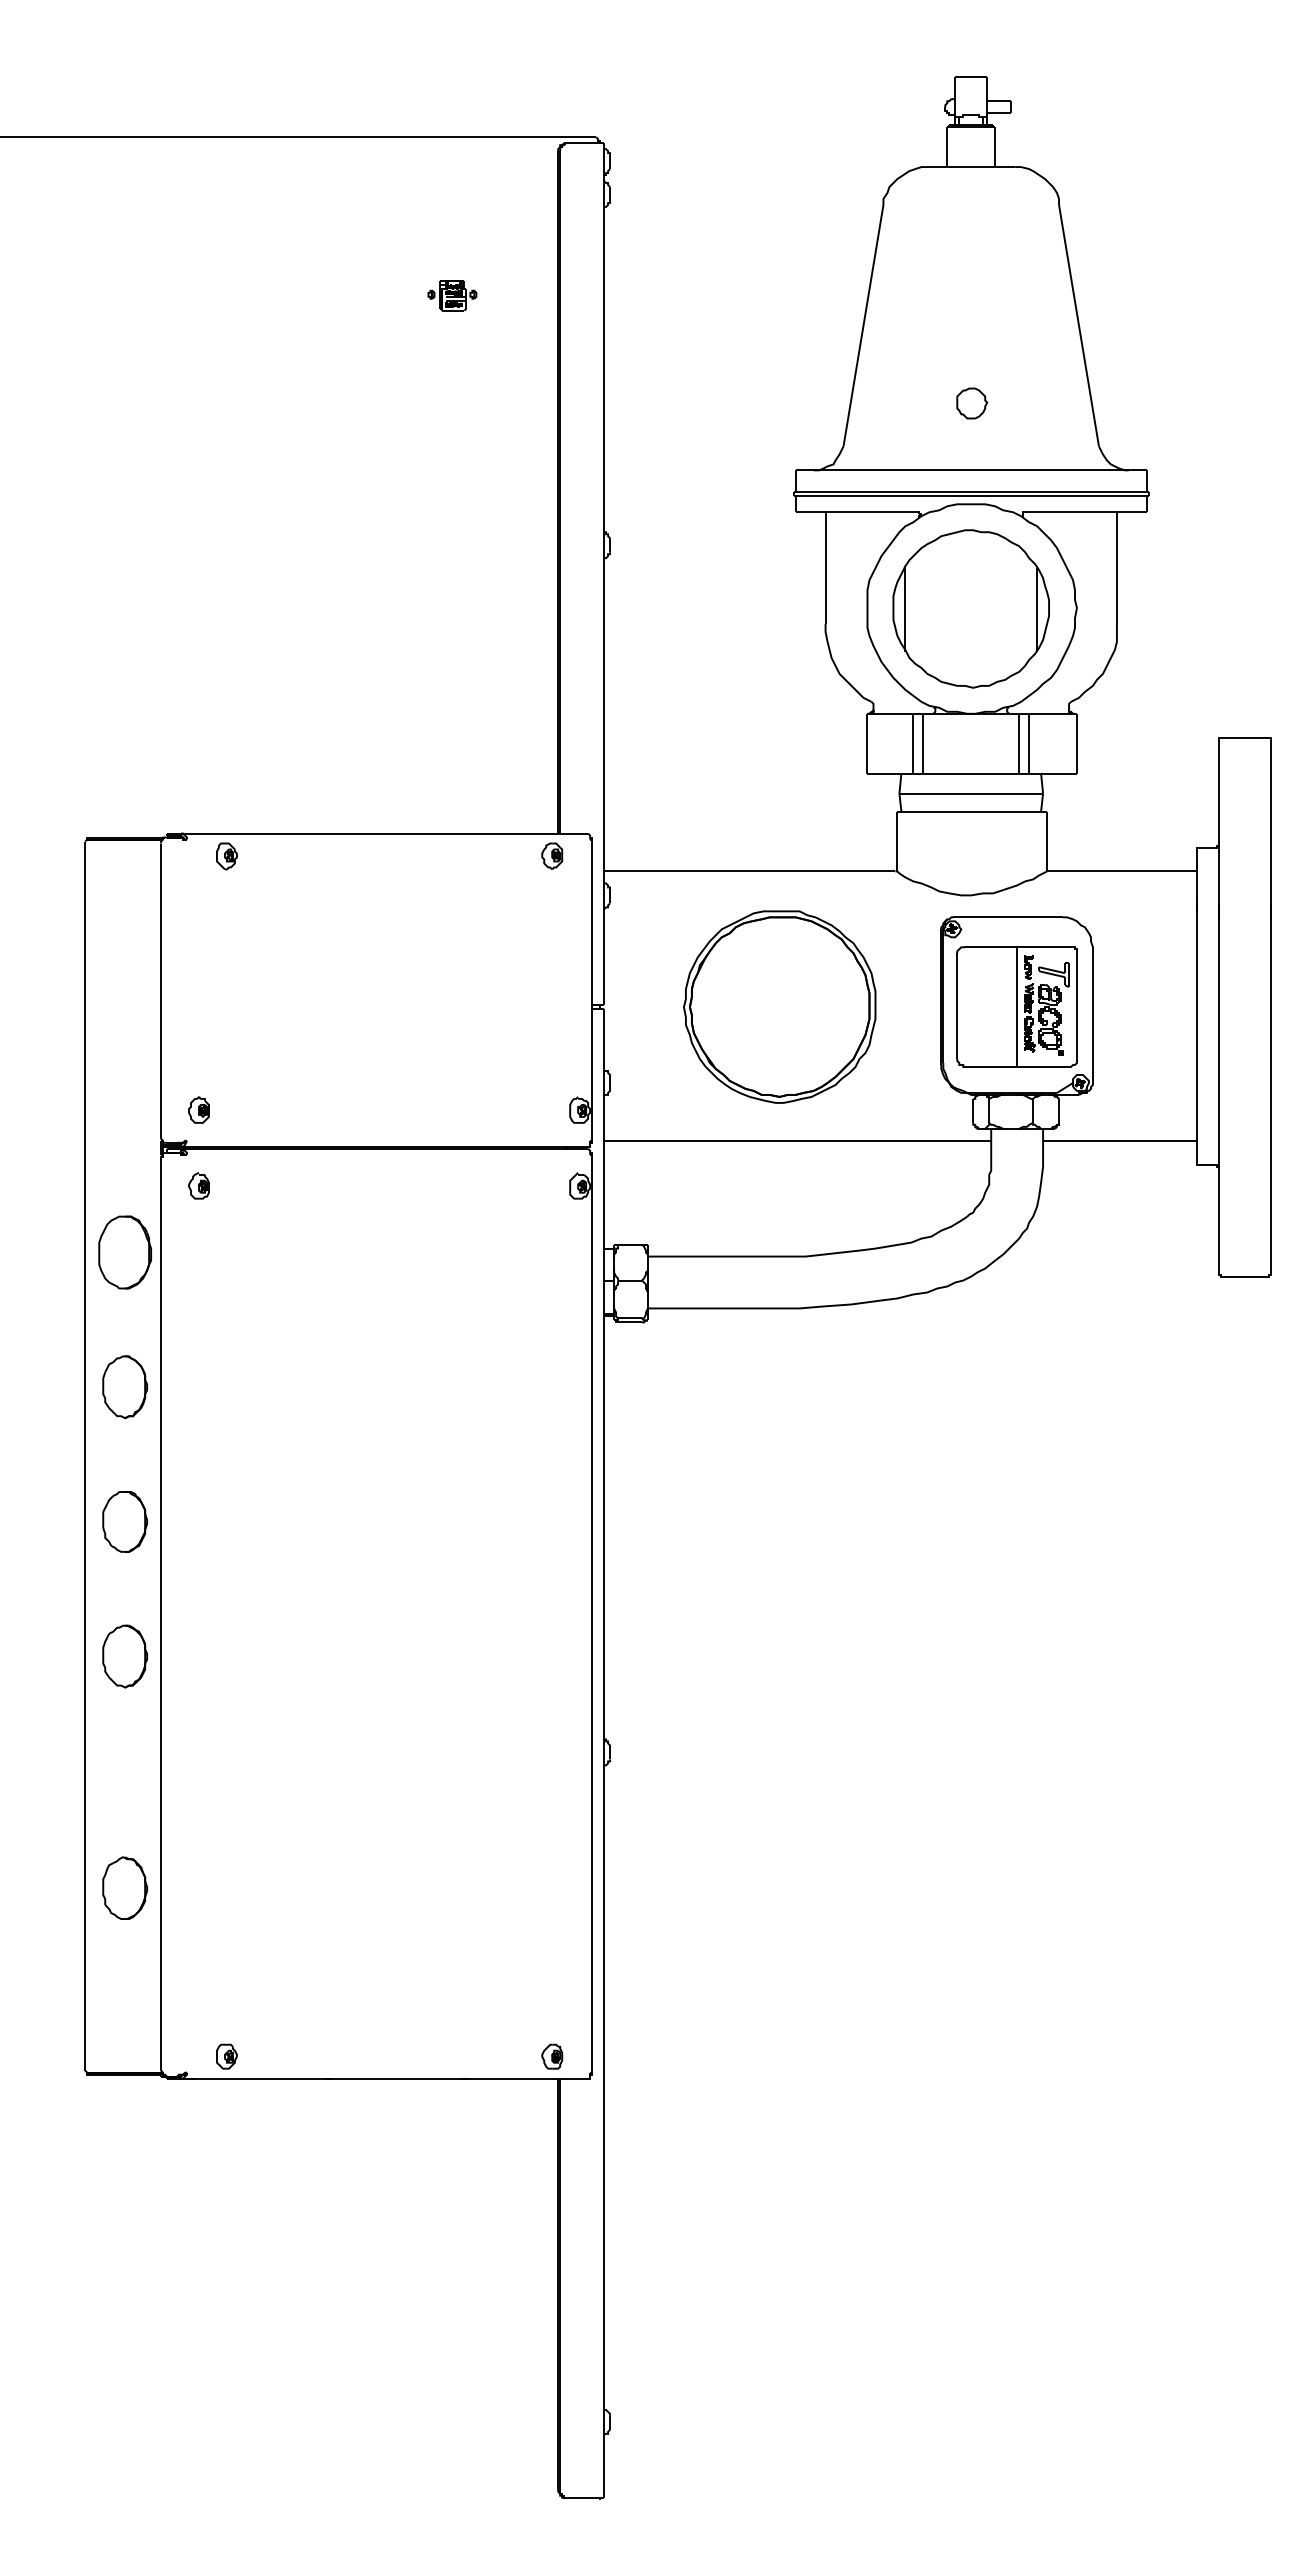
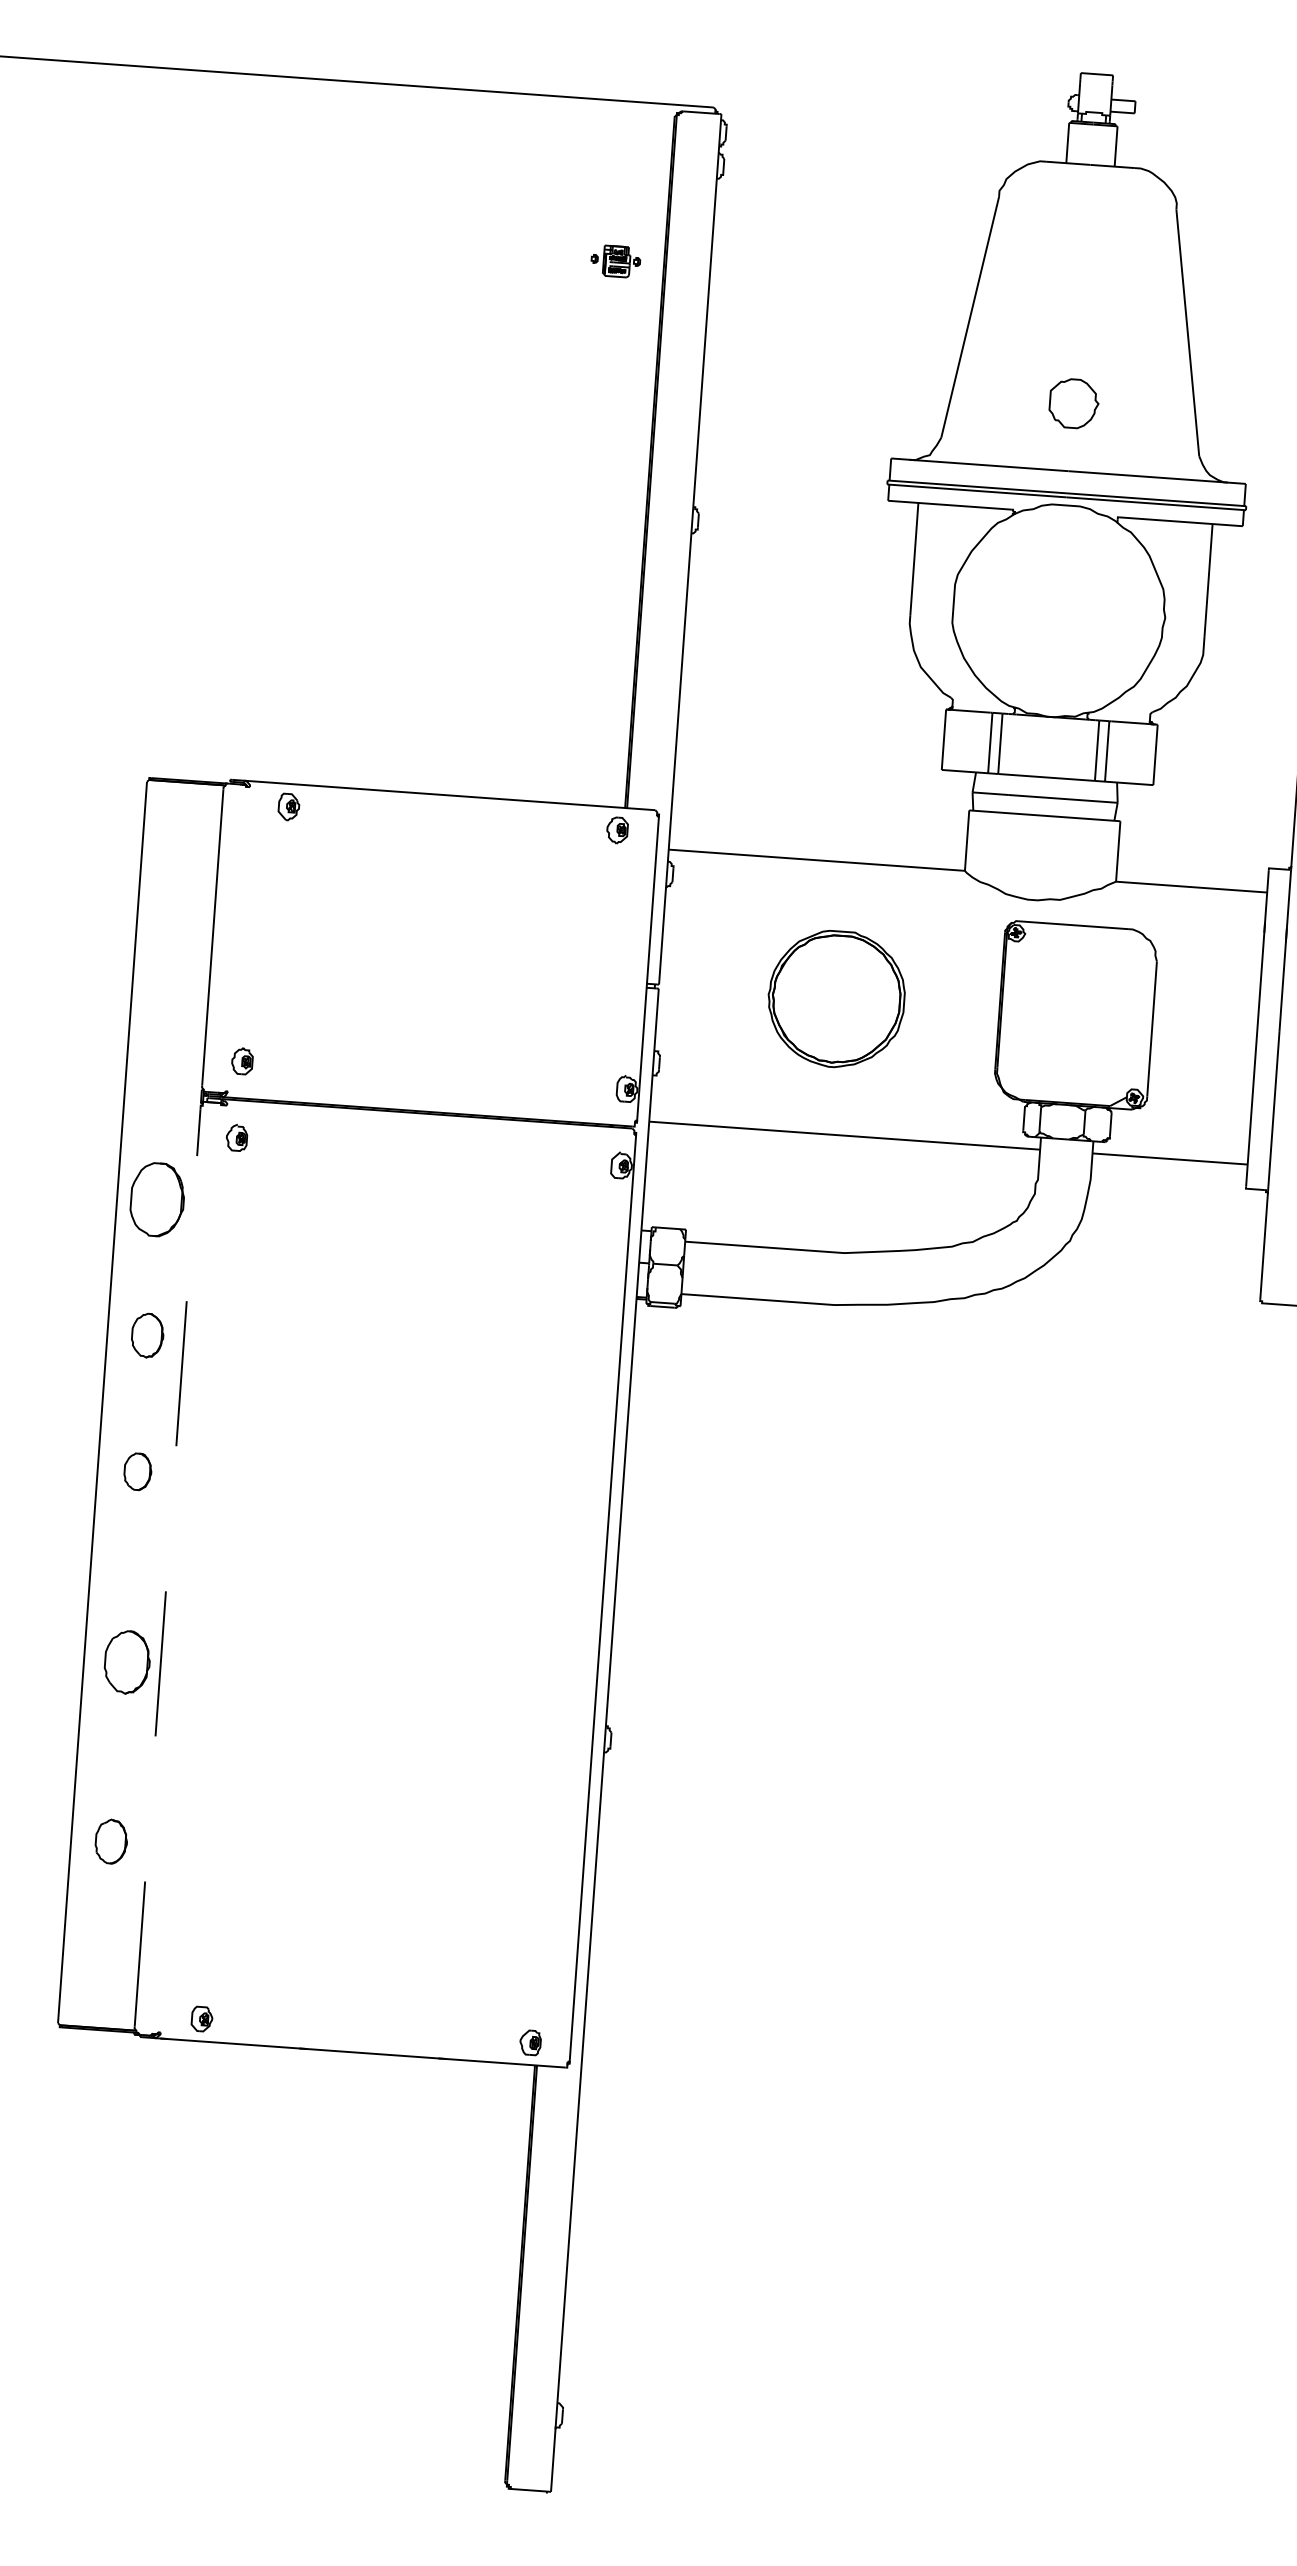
part: (452, 295) -> (615, 261), moved
part: (972, 403) -> (1074, 403), size x1.6
part: (970, 608) -> (1057, 610), removed
part: (779, 1006) -> (836, 998), size x0.7
part: (1016, 1006) -> (1075, 1015), removed
part: (124, 1386) -> (147, 1335), size x0.7
part: (124, 1521) -> (137, 1471), size x0.6
line: (161, 1614) -> (168, 1567), solid -> dashed
part: (124, 1656) -> (126, 1662), moved
part: (124, 1887) -> (110, 1840), size x0.7

